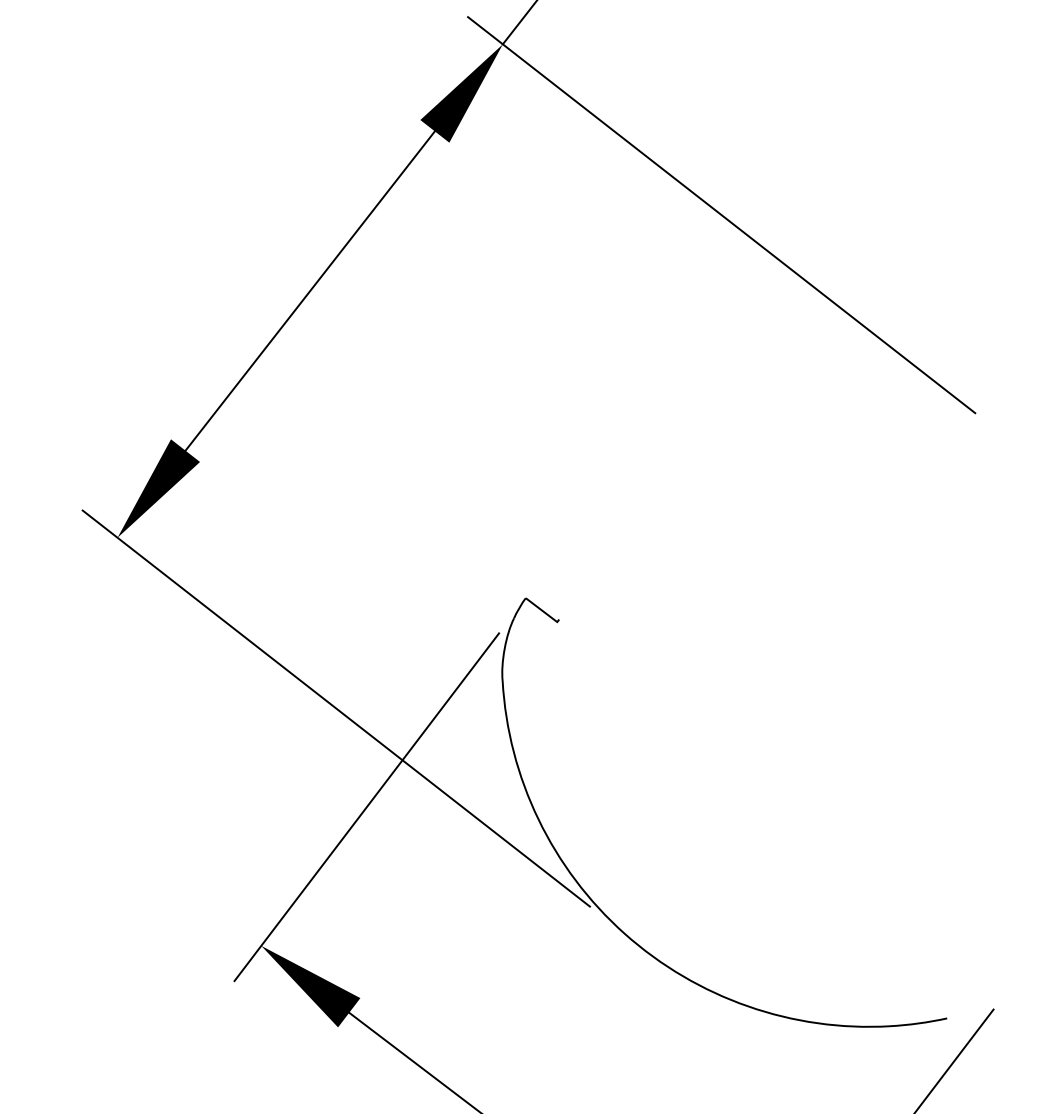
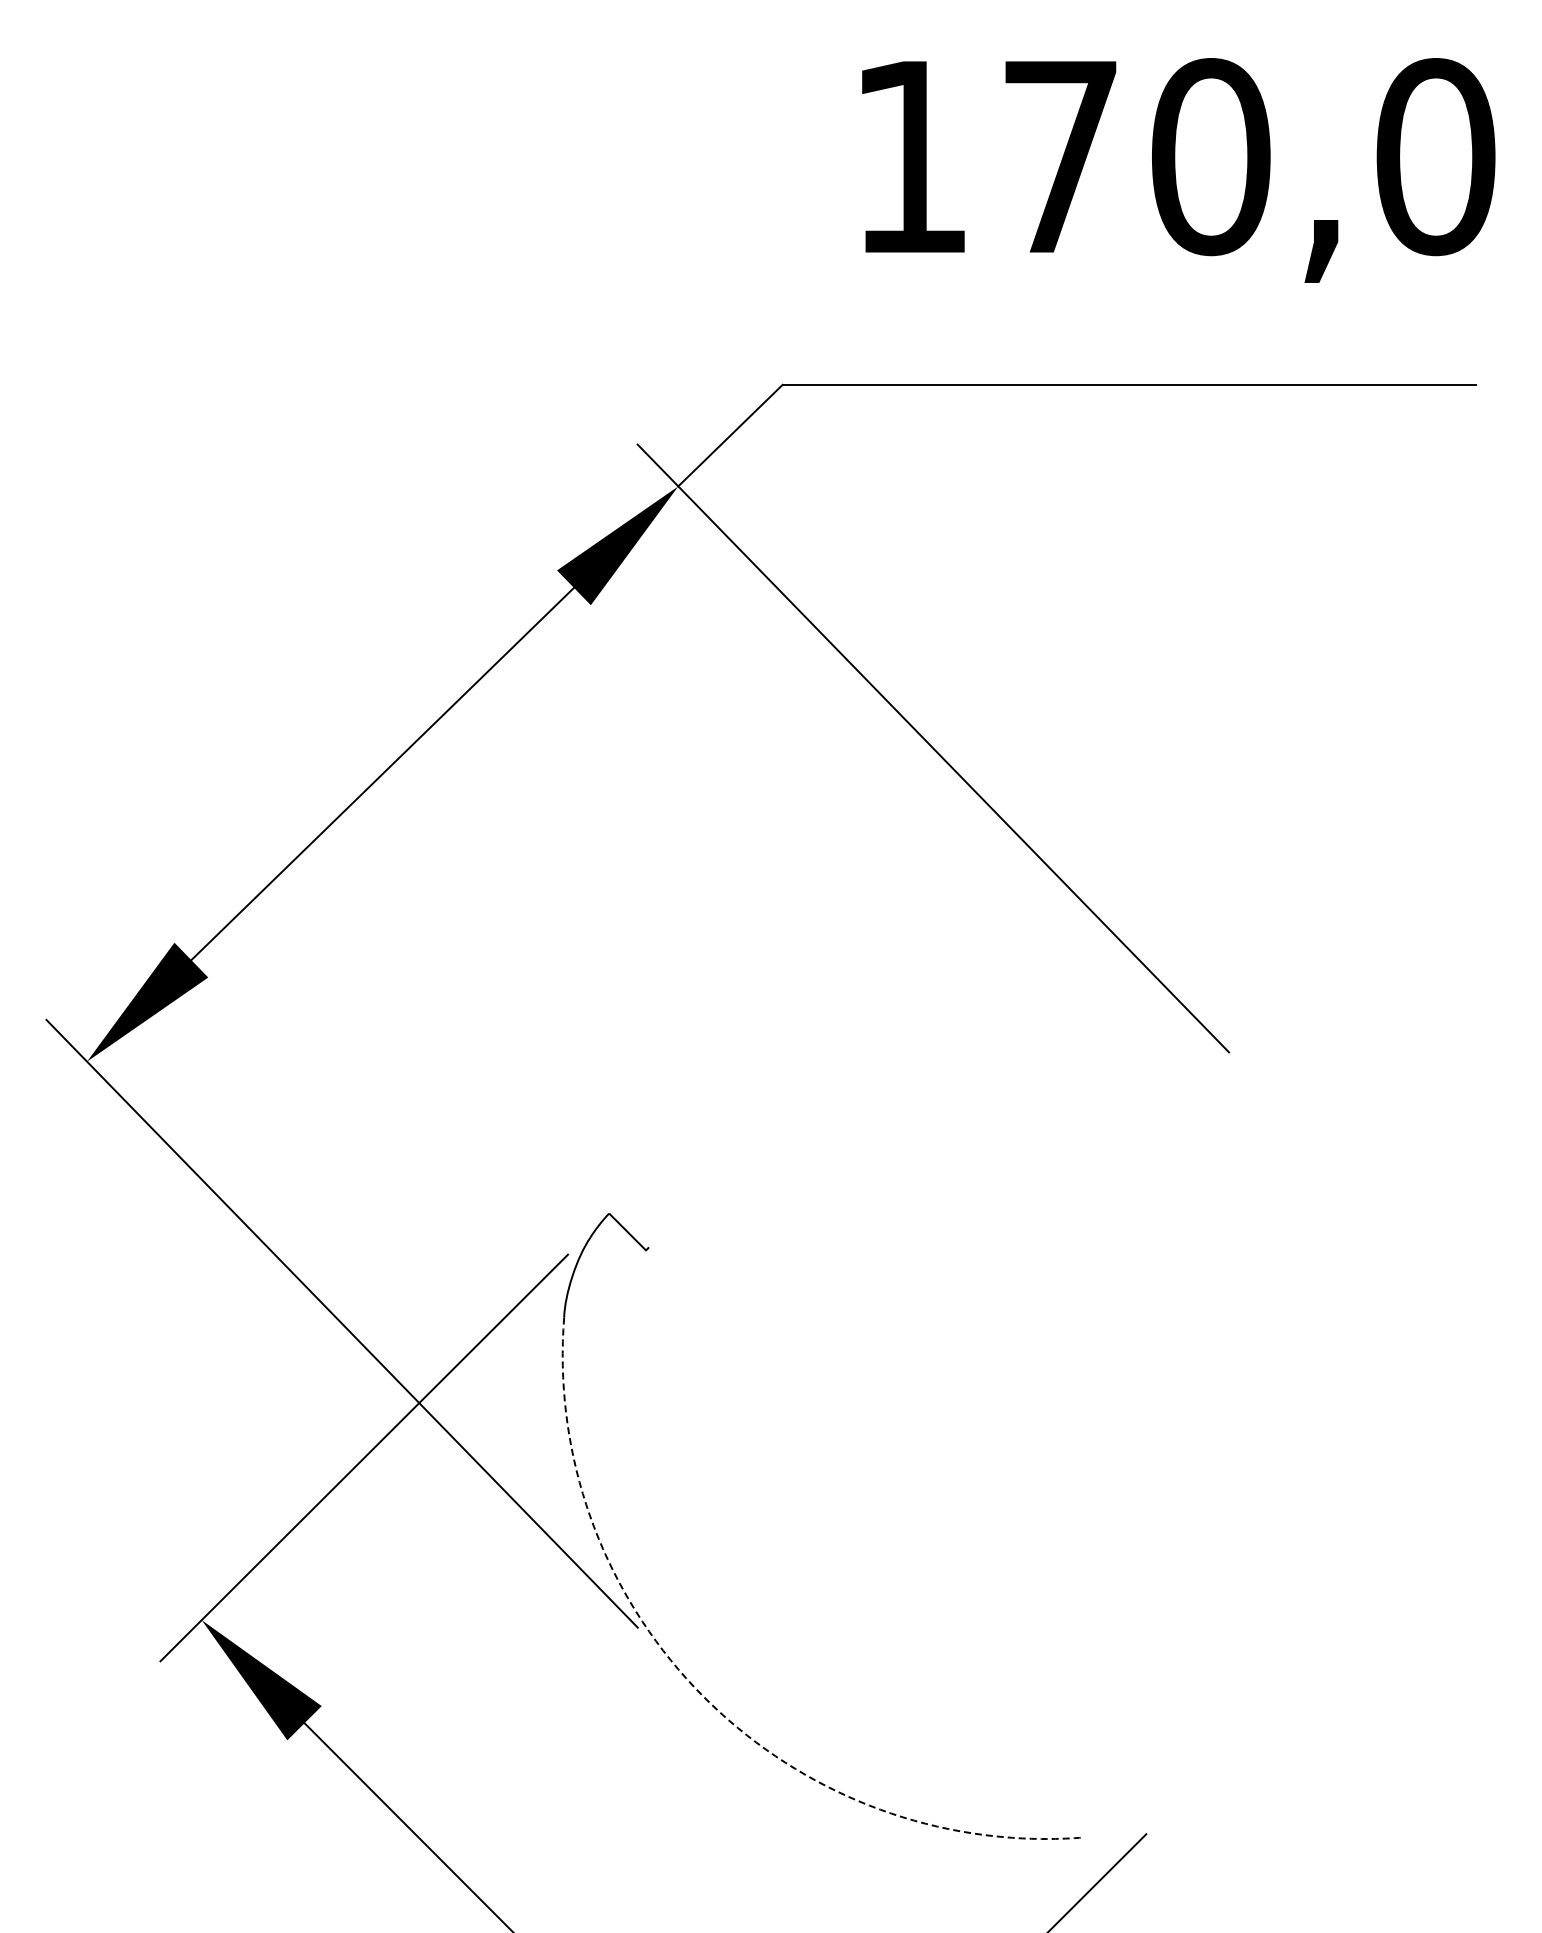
line: (647, 952) -> (704, 1697), solid -> dashed

